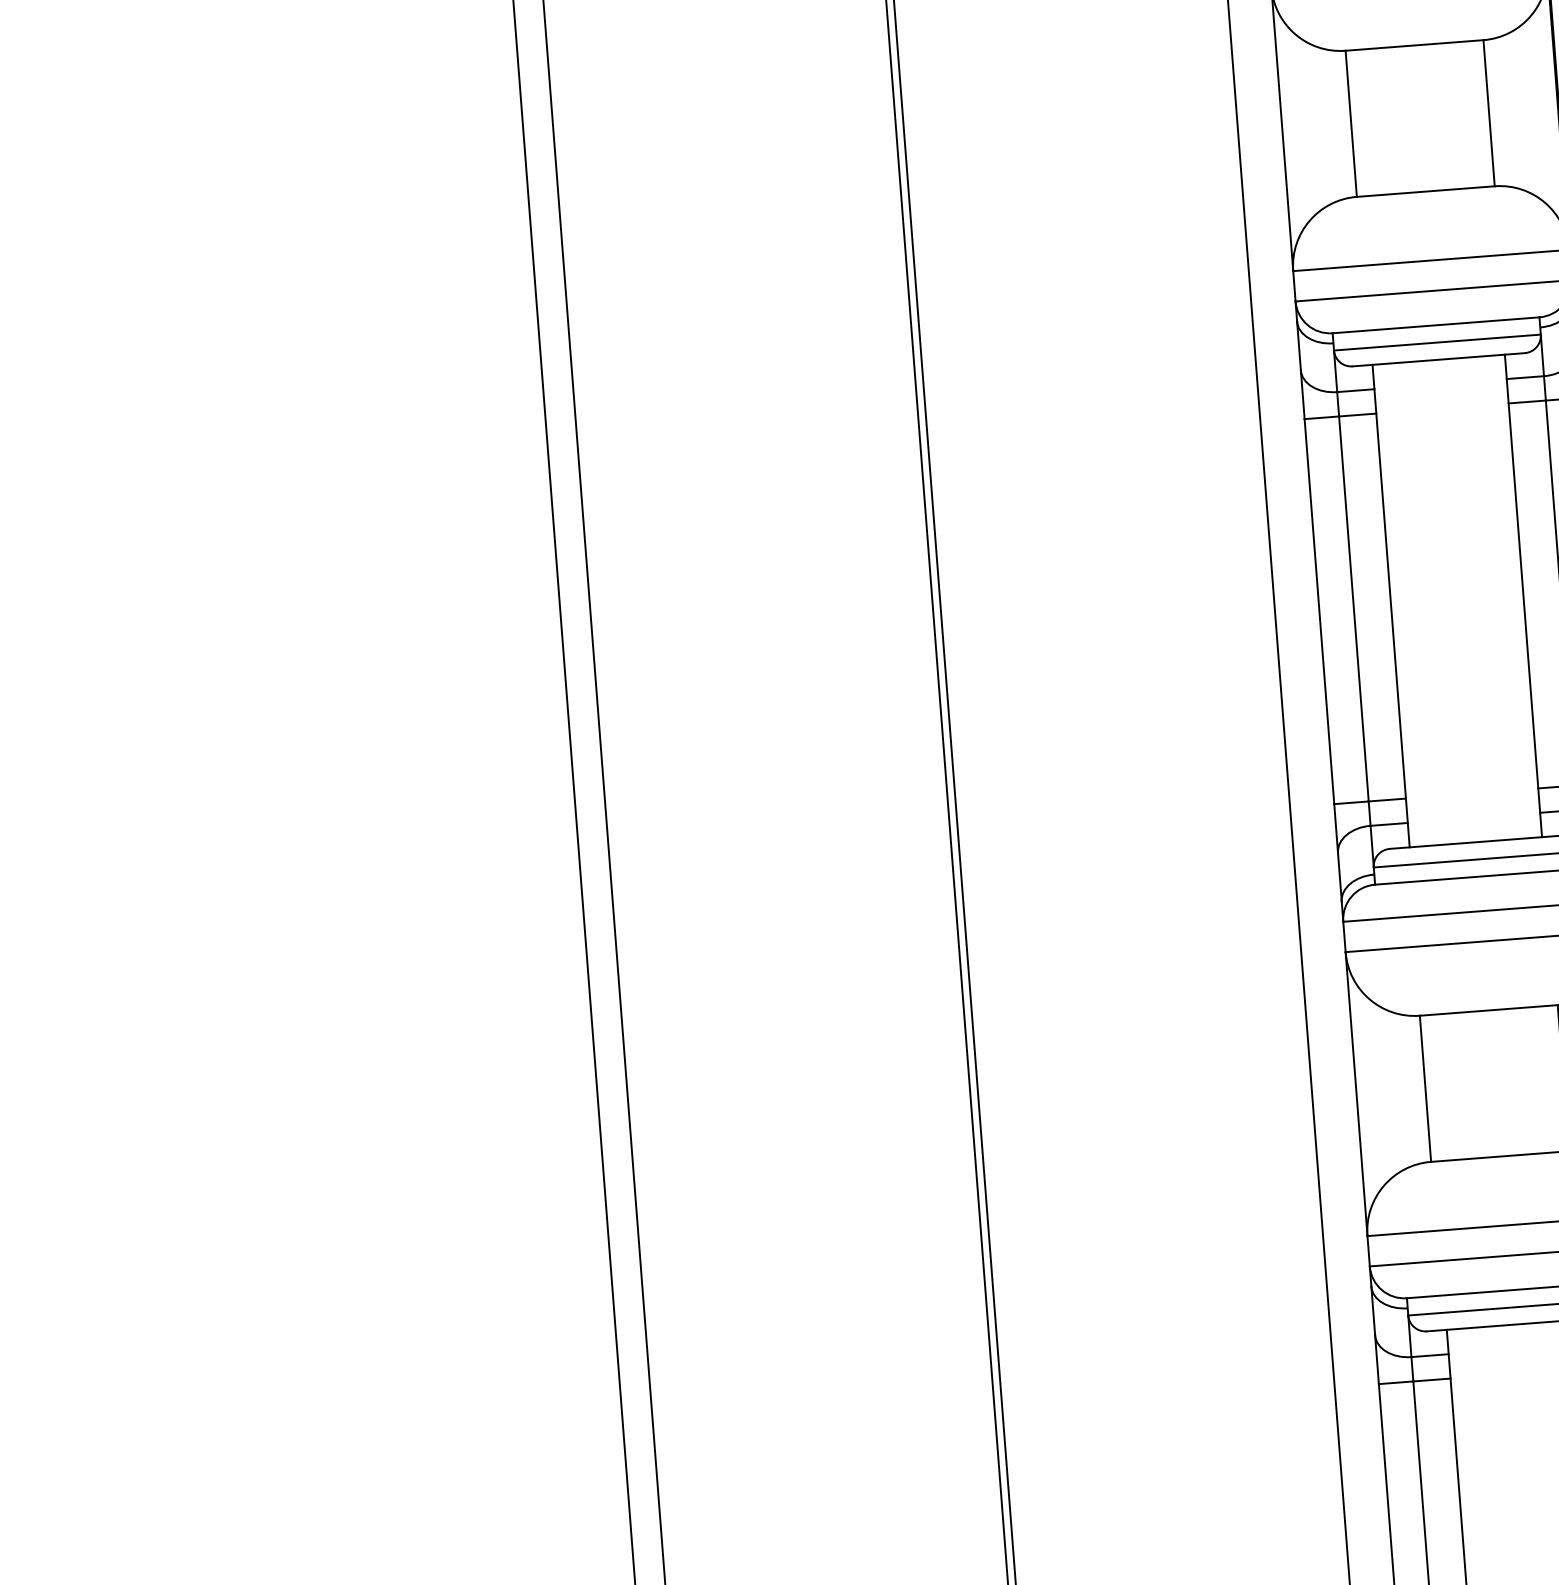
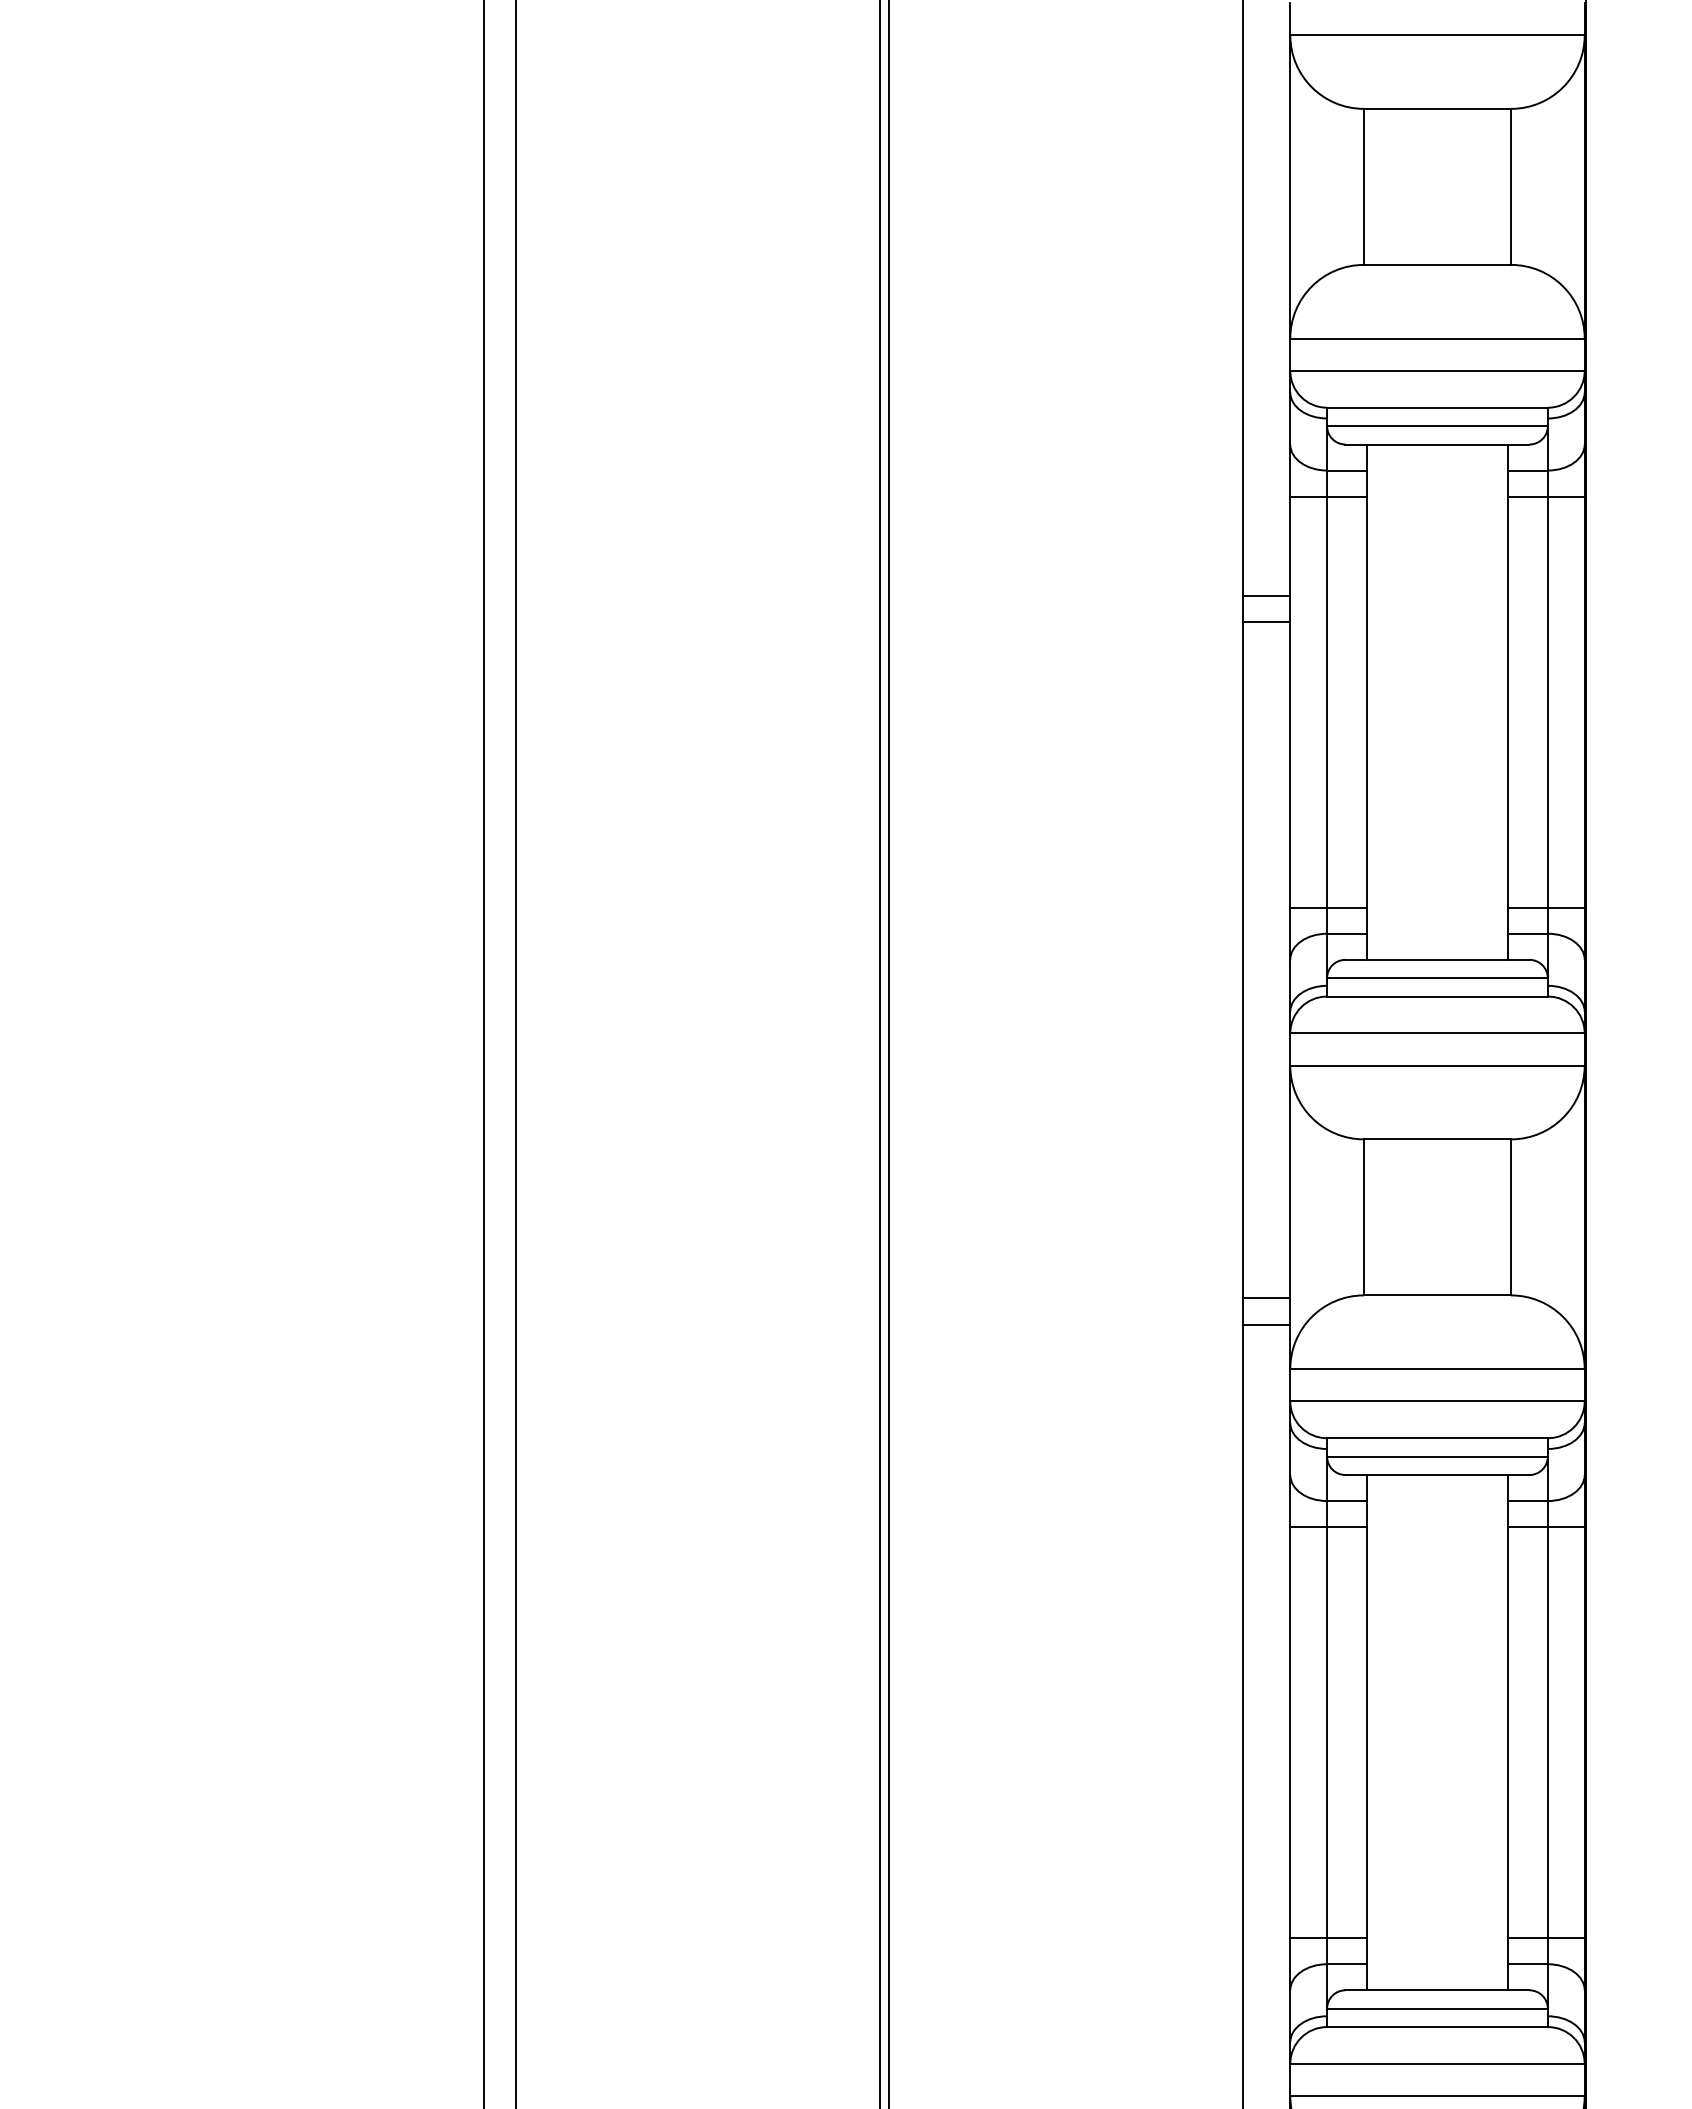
line: (1289, 513) -> (1266, 595), added
line: (1291, 538) -> (1266, 622), added
line: (1340, 1171) -> (1266, 1298), added
line: (1342, 1196) -> (1266, 1324), added

